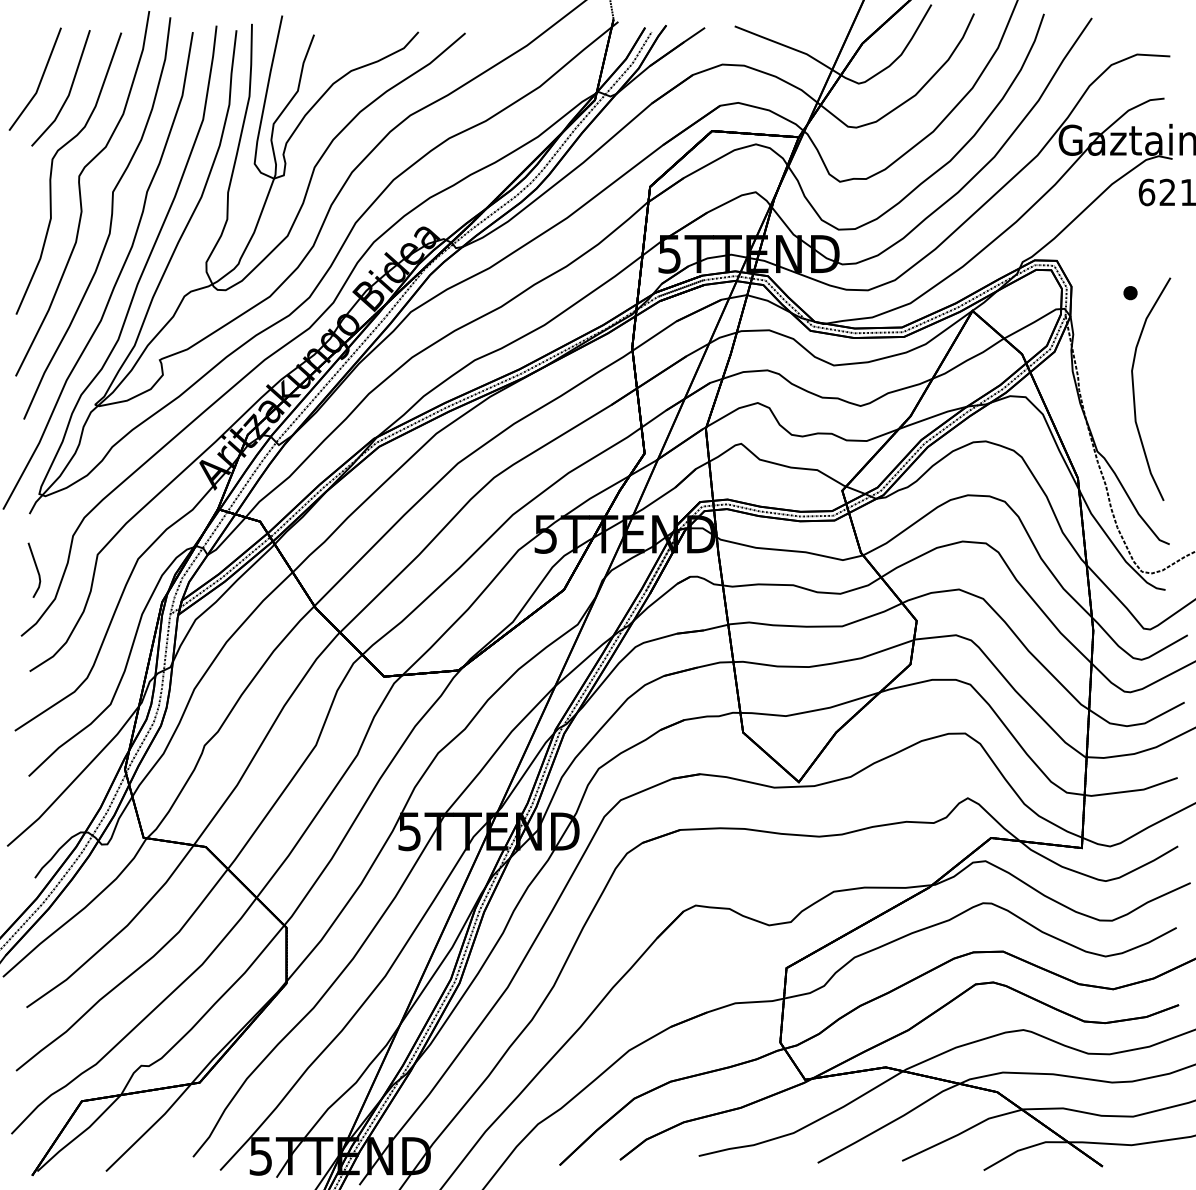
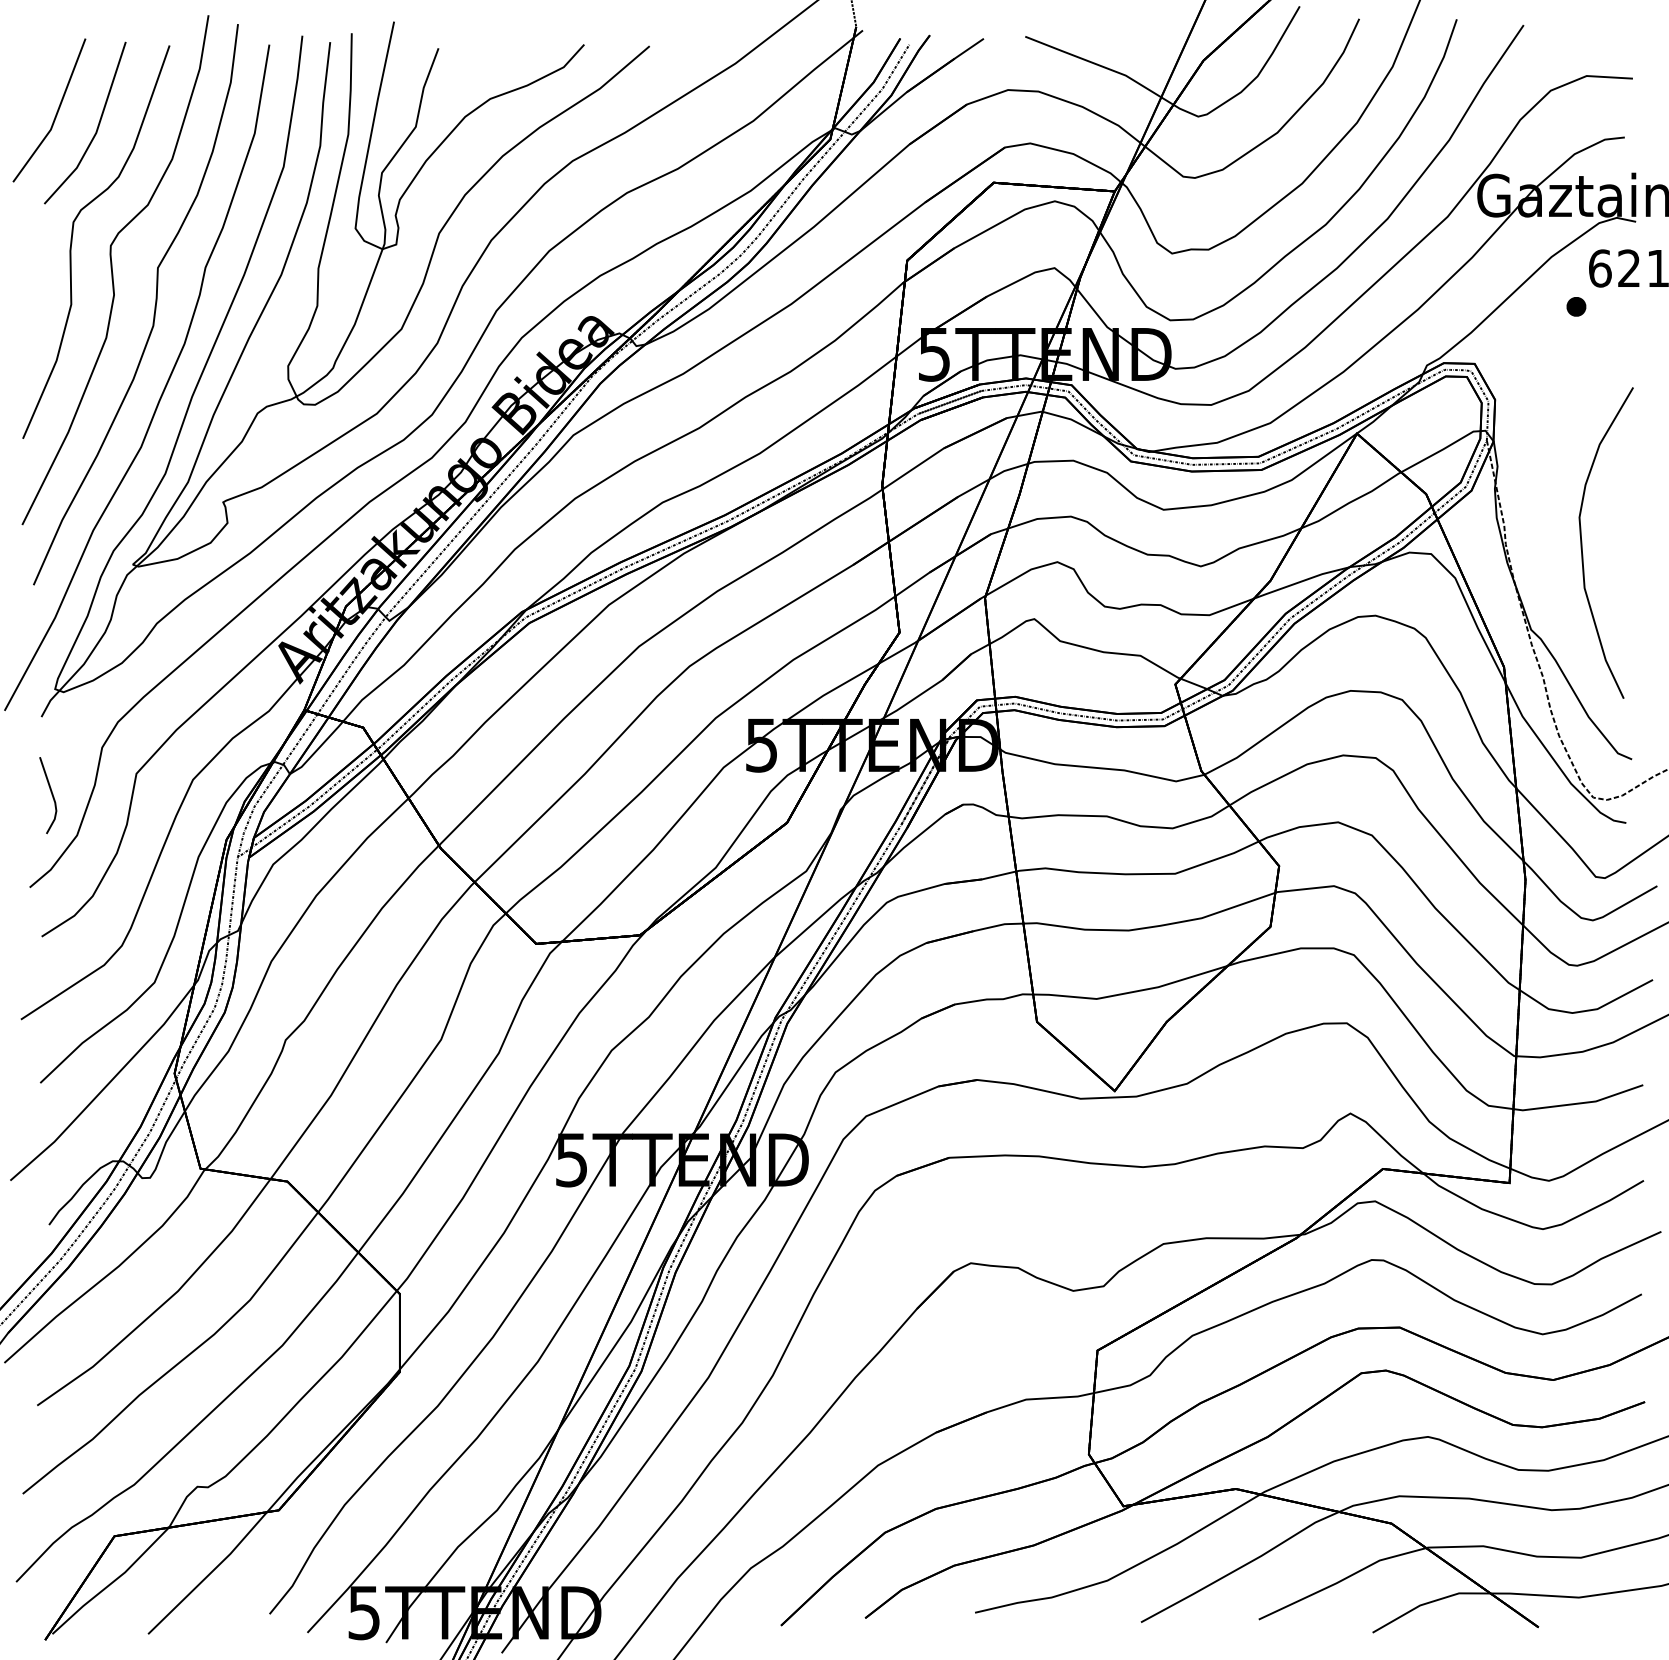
part: (1130, 292) -> (1576, 306), moved

